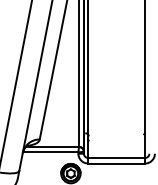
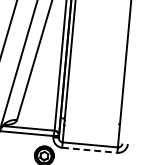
line: (117, 163) -> (90, 150), solid -> dashed

